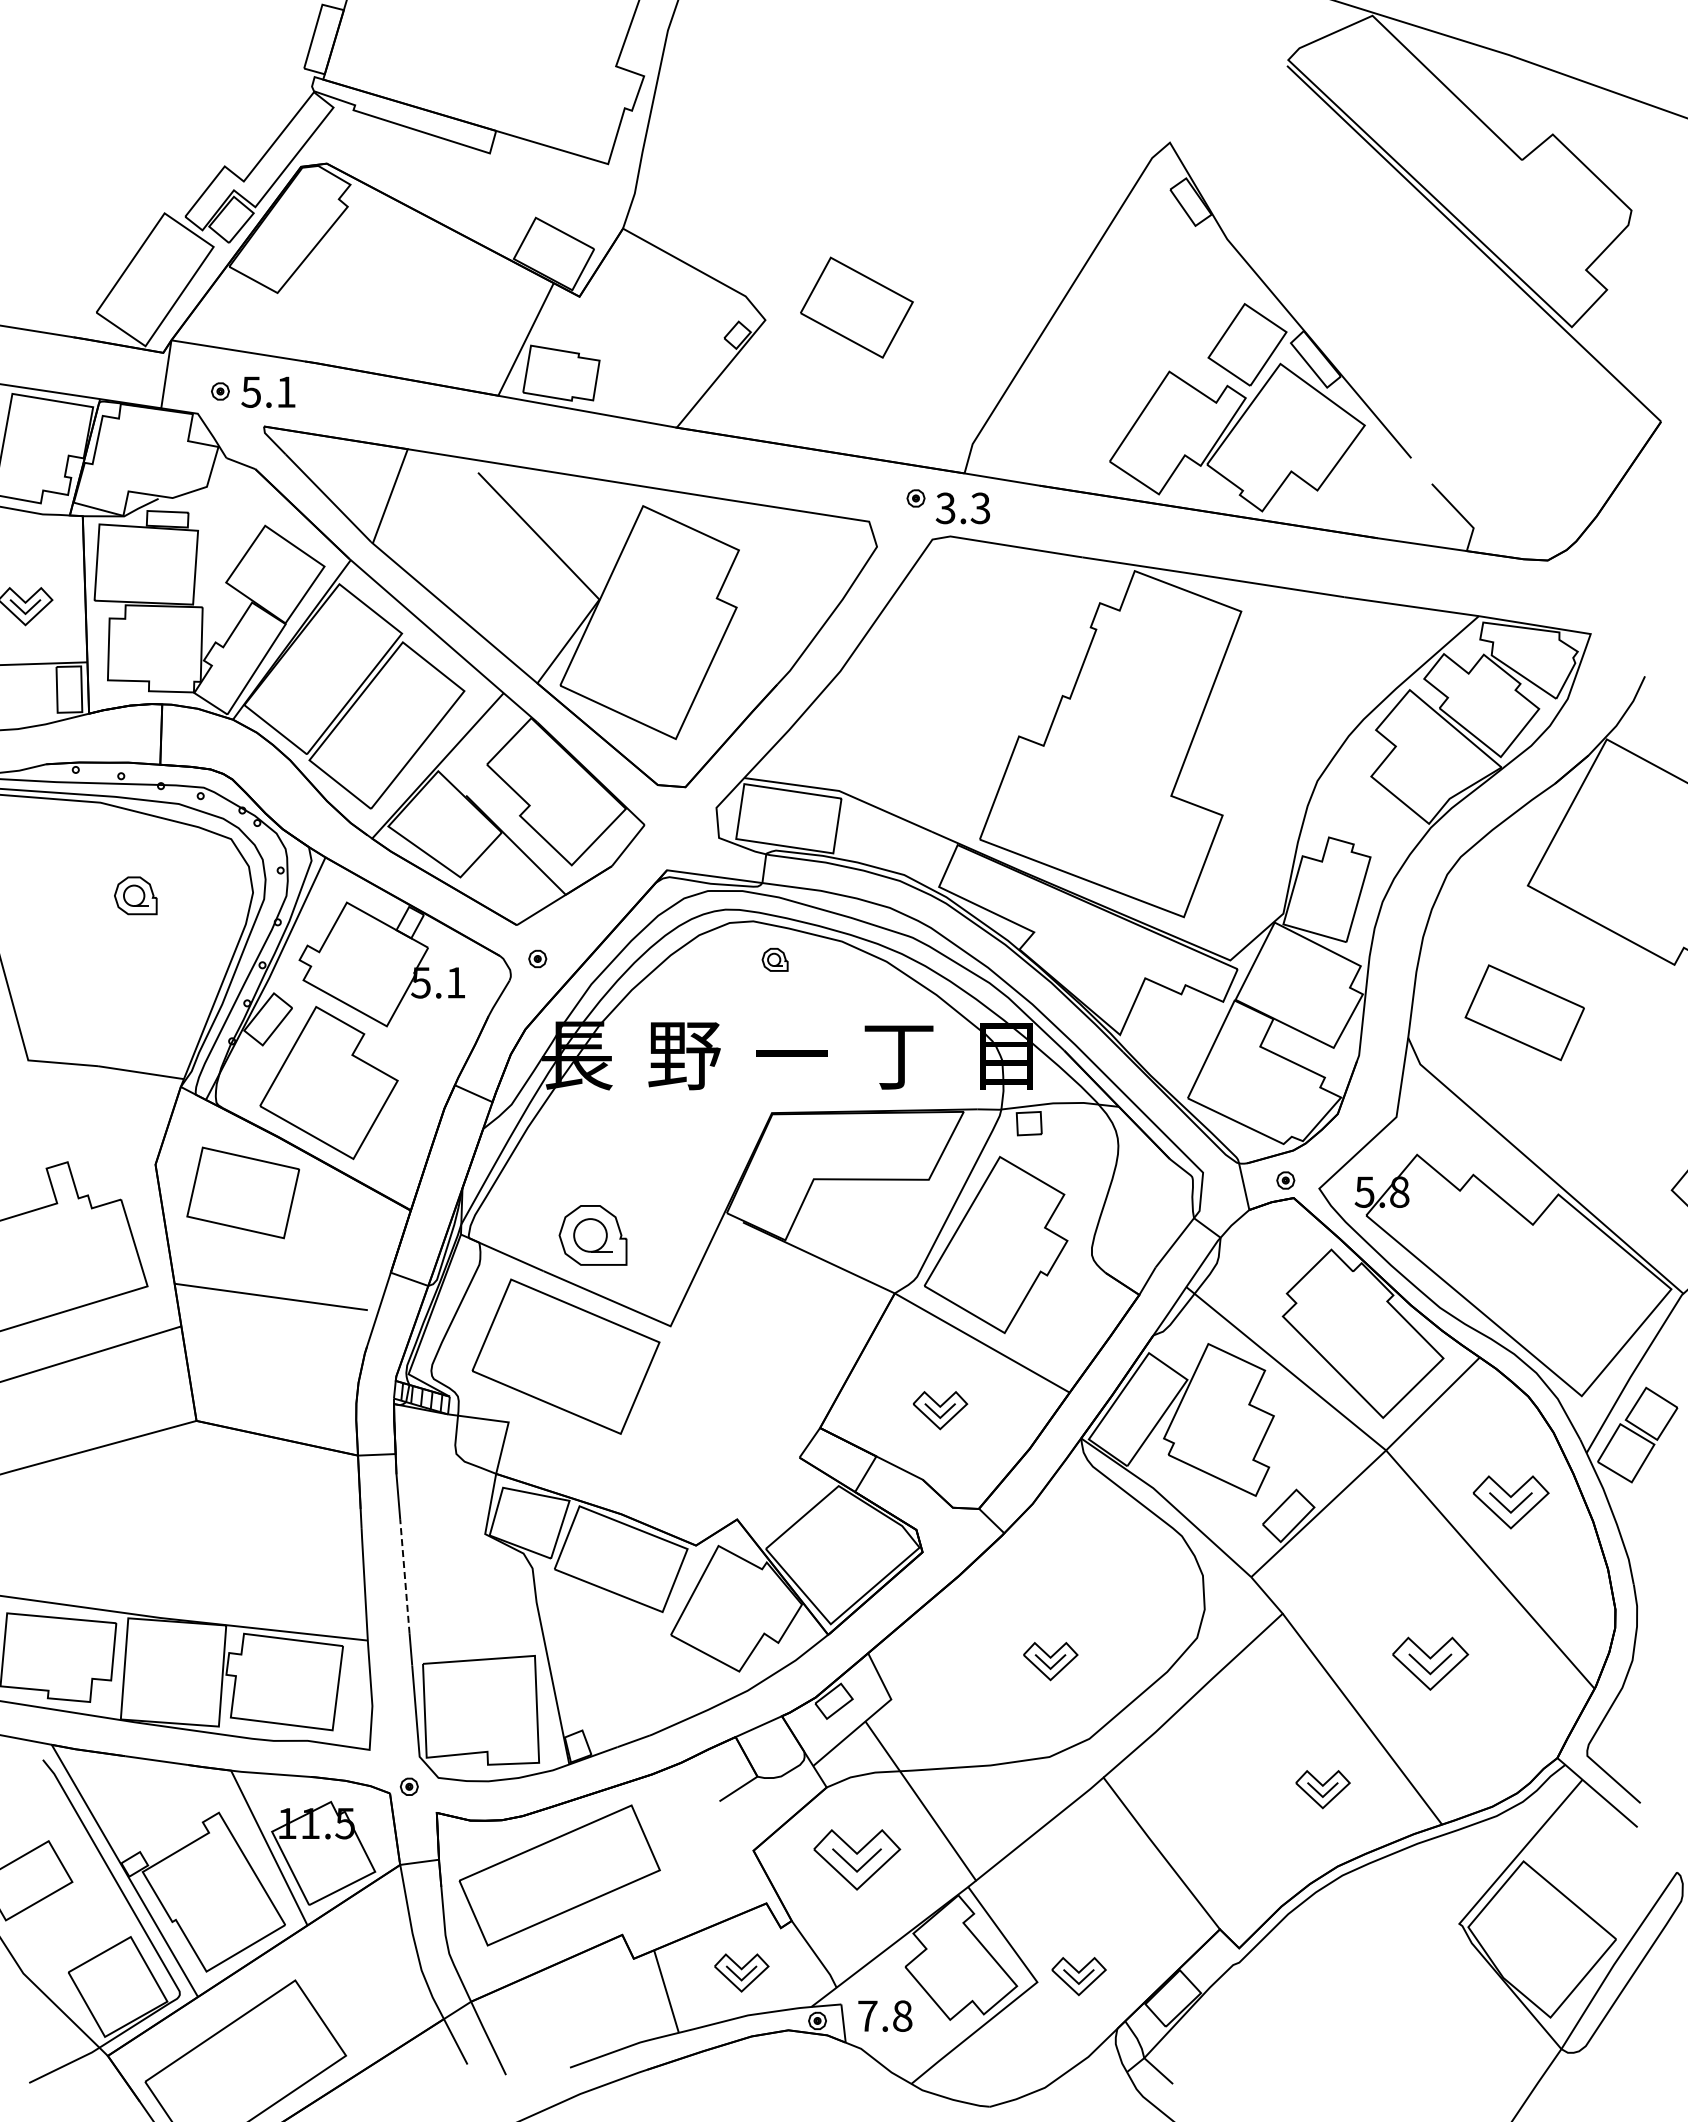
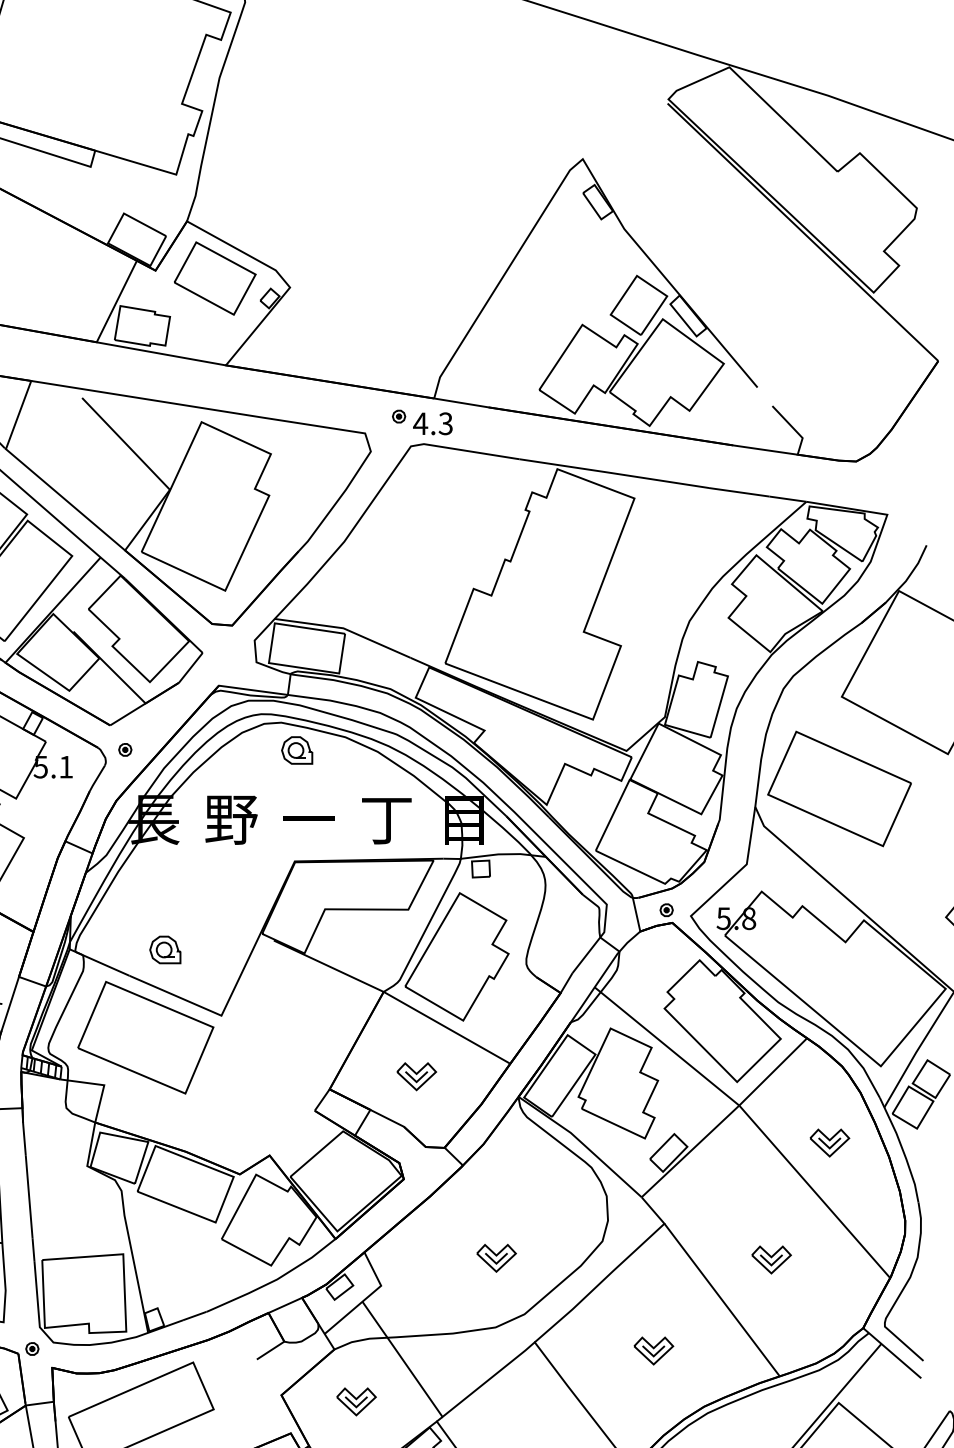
part: (856, 307) -> (214, 278), moved
text: (945, 508) -> (420, 423), 3.3 -> 4.3
part: (774, 959) -> (296, 750), size x1.67
part: (1524, 1012) -> (839, 788), size x1.67
part: (592, 1235) -> (164, 950), size x0.62
part: (1511, 1501) -> (830, 1142), size x0.71
line: (404, 1576) -> (28, 1196), dashed -> solid
part: (1430, 1663) -> (771, 1259), size x0.71
part: (1322, 1789) -> (653, 1350), moved
part: (856, 1859) -> (355, 1401), size x0.62

